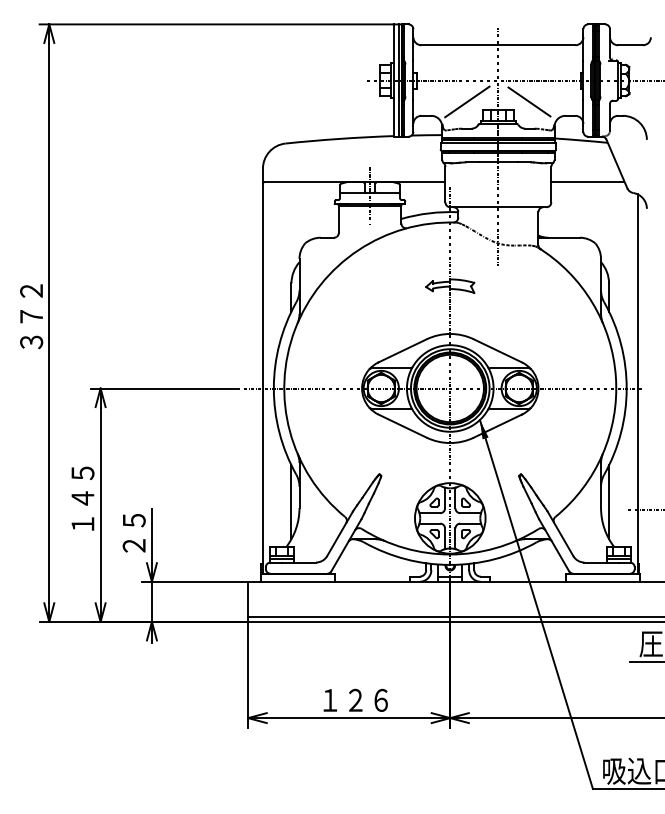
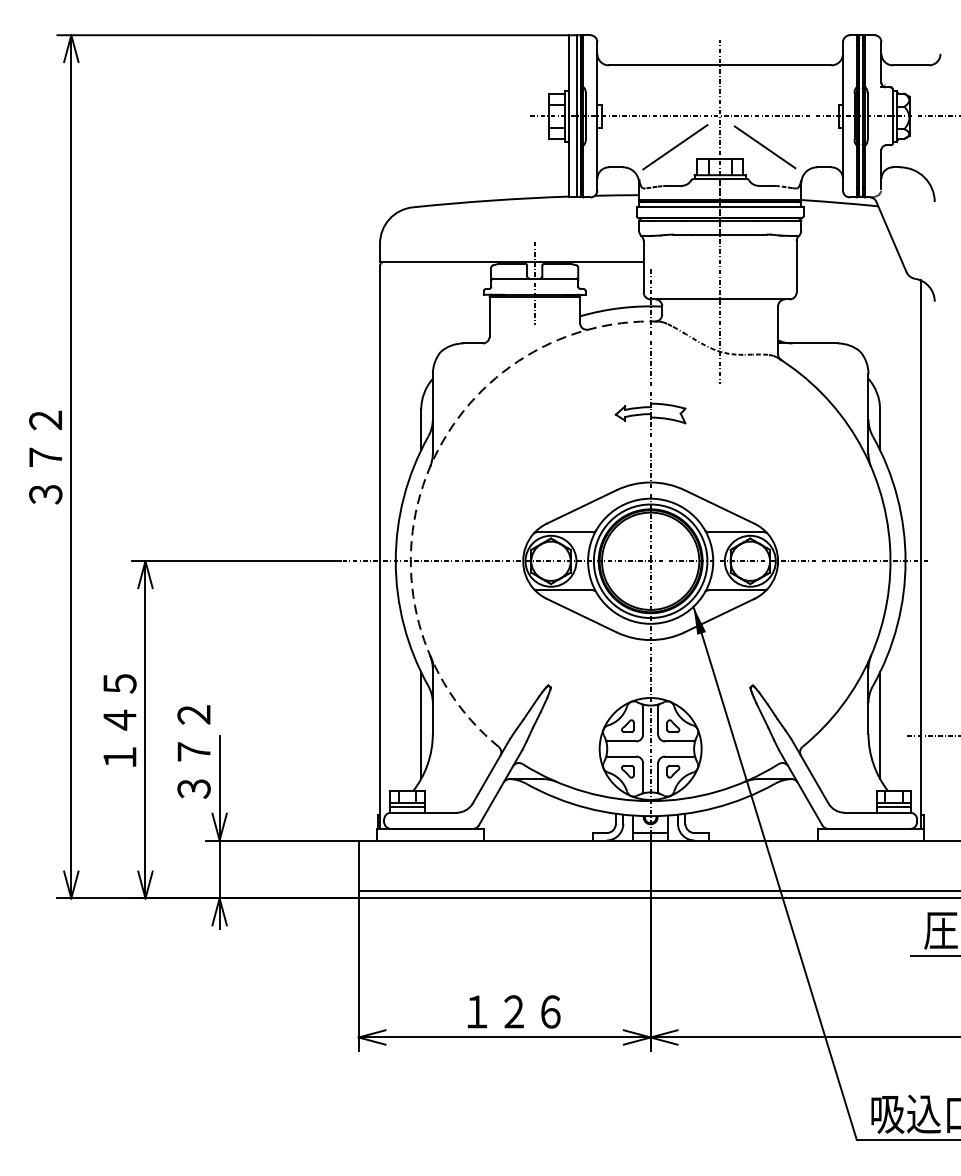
line: (587, 181) -> (848, 262), removed
arc: (295, 329) -> (427, 476), solid -> dashed
text: (133, 520) -> (192, 751), ２５ -> ３７２

